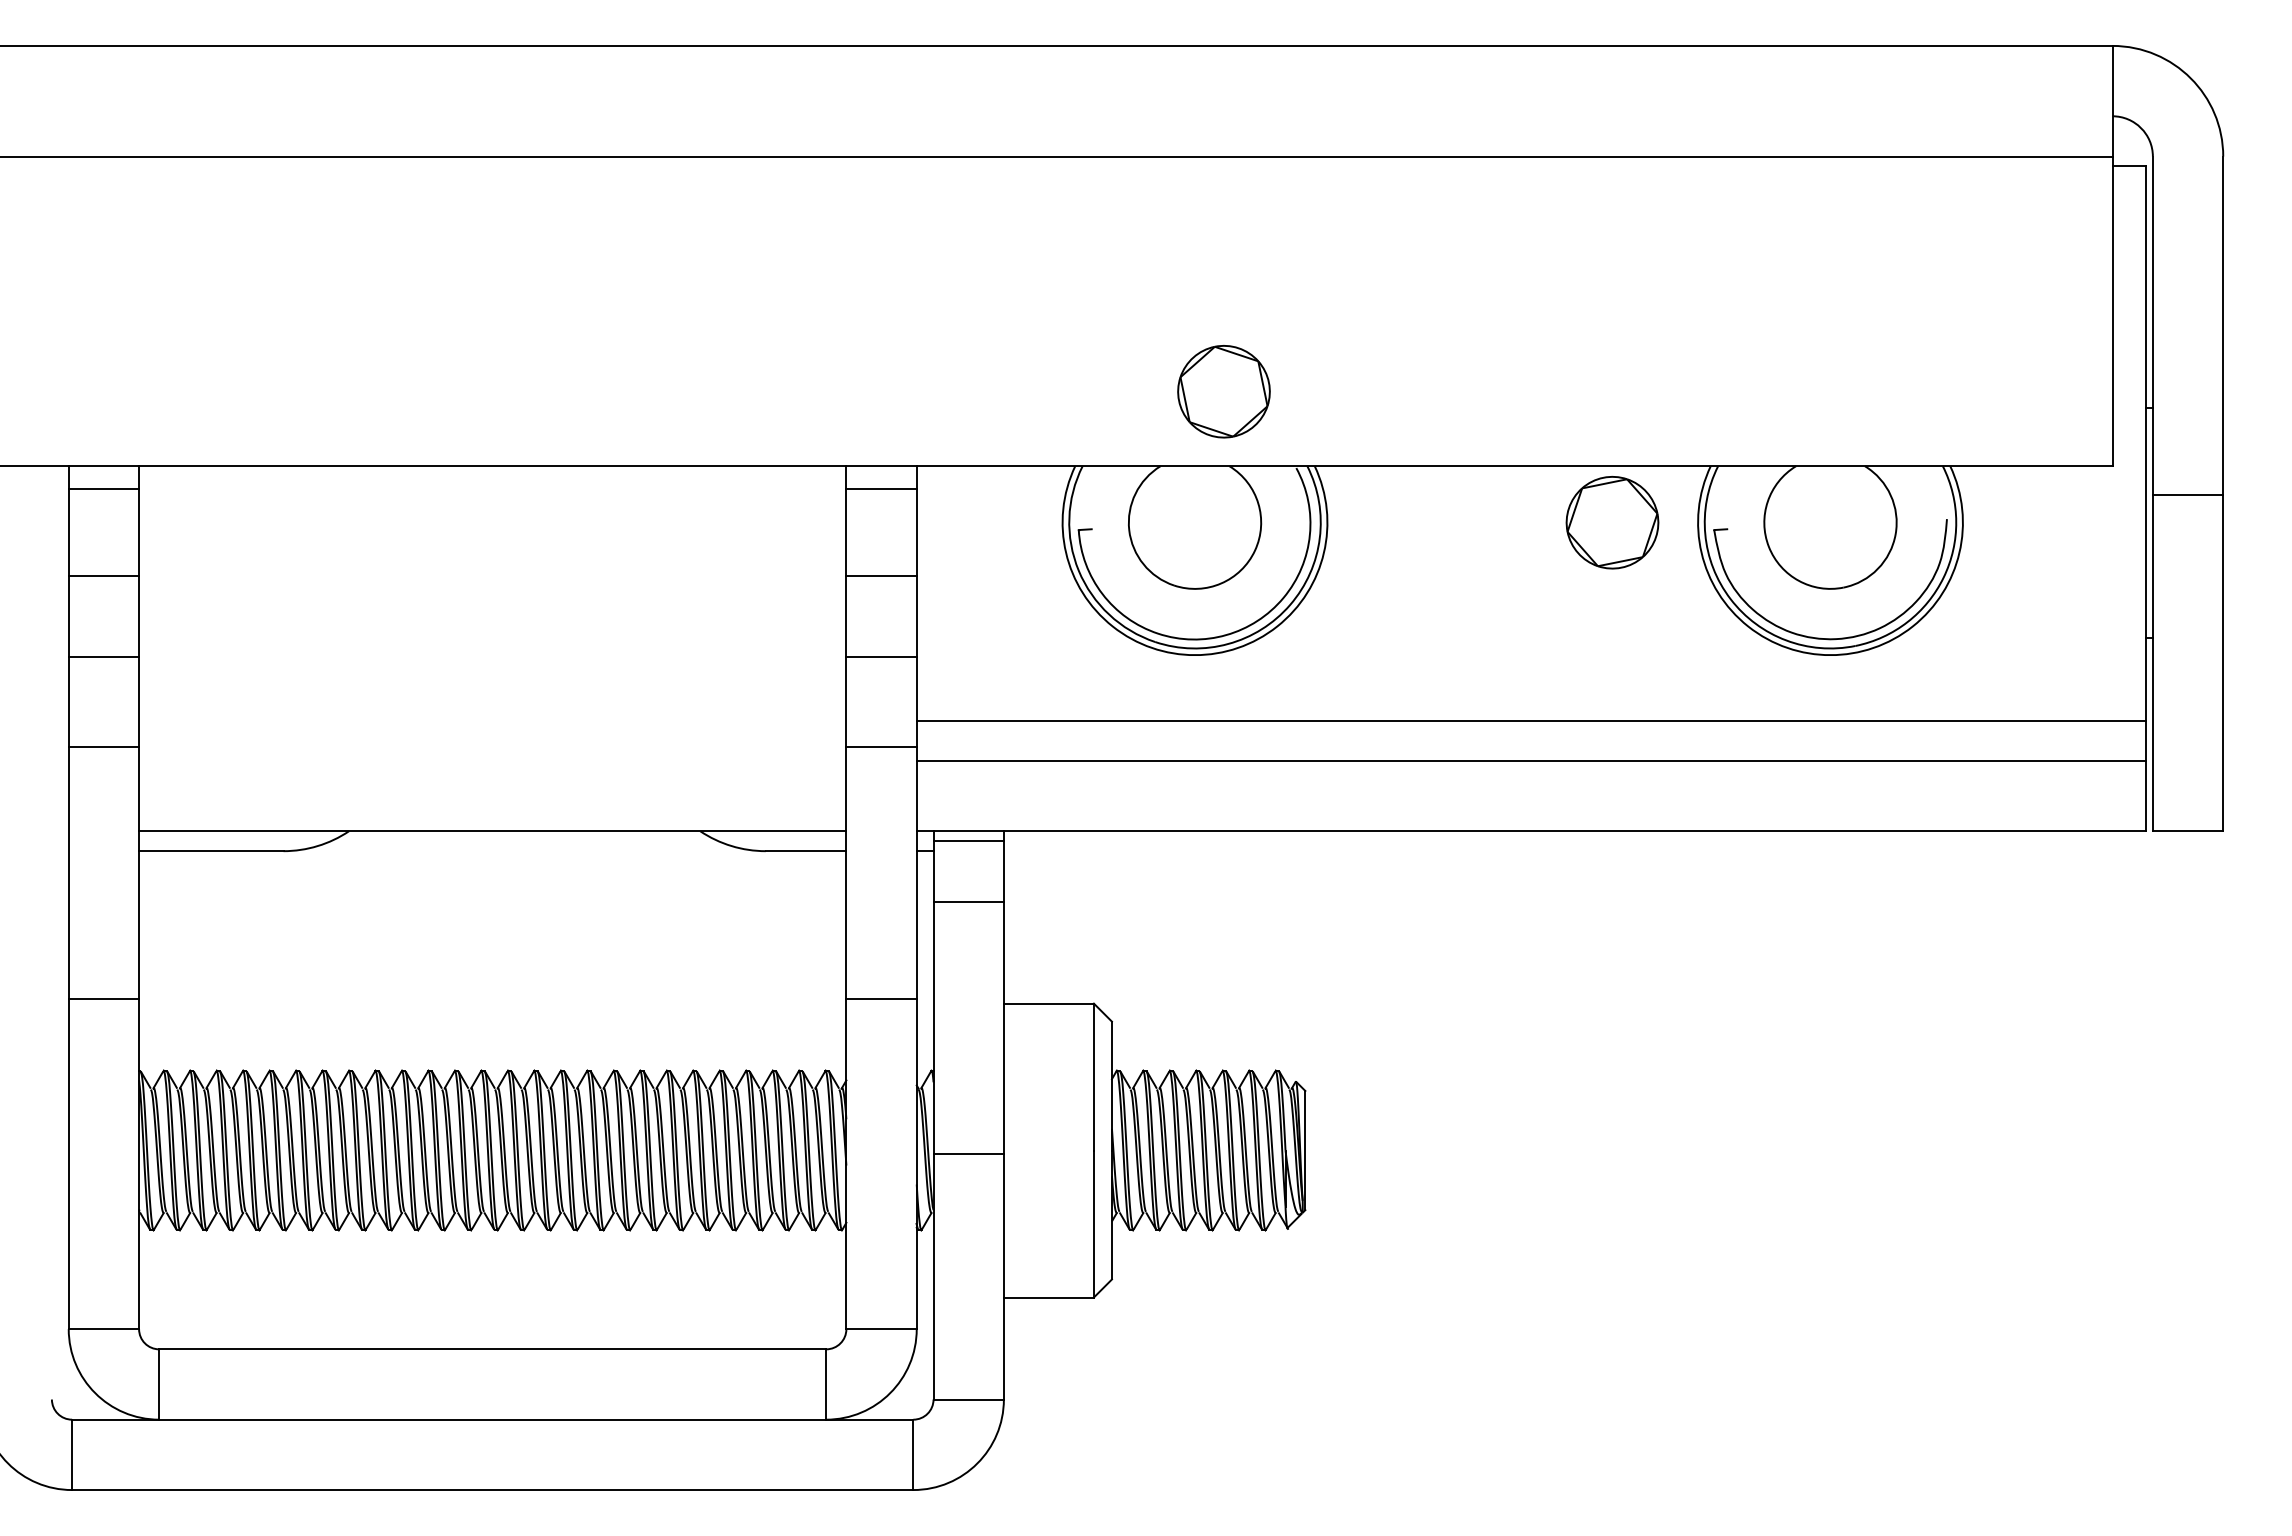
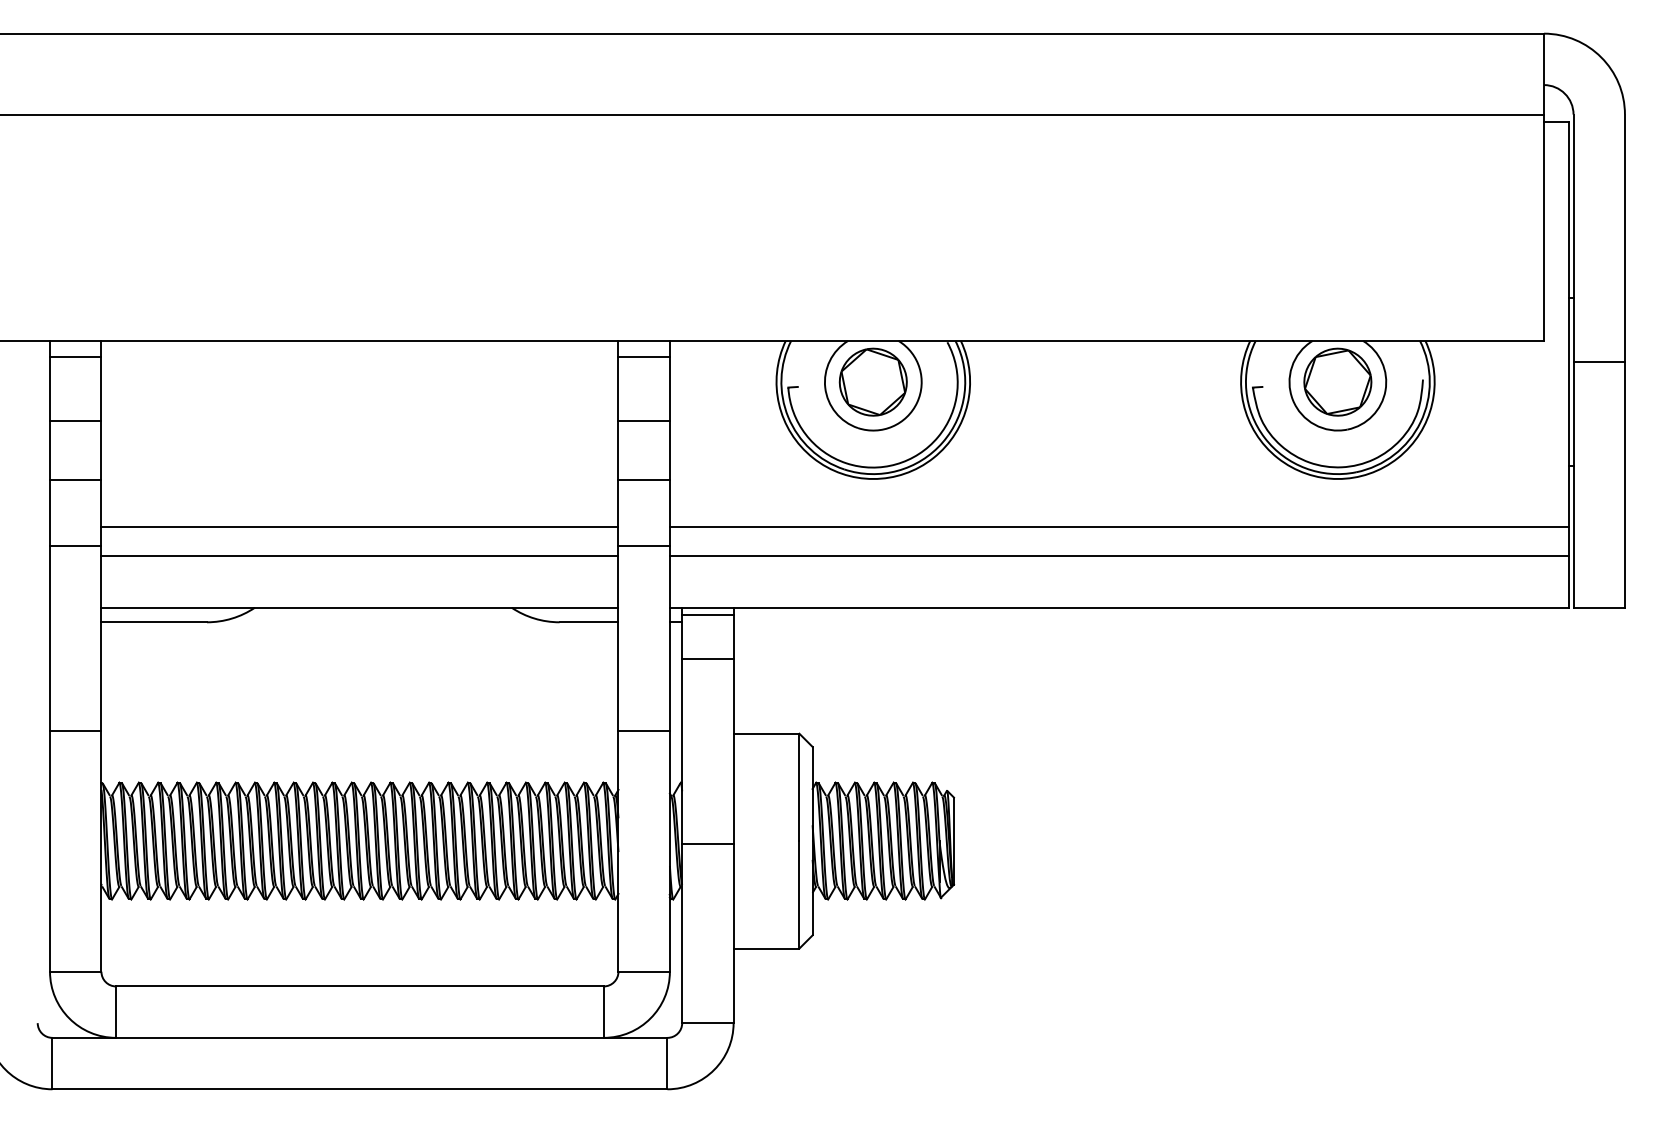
part: (1223, 391) -> (872, 382), moved
part: (1612, 522) -> (1337, 382), moved
line: (492, 720) -> (359, 526), added
line: (492, 760) -> (359, 556), added

